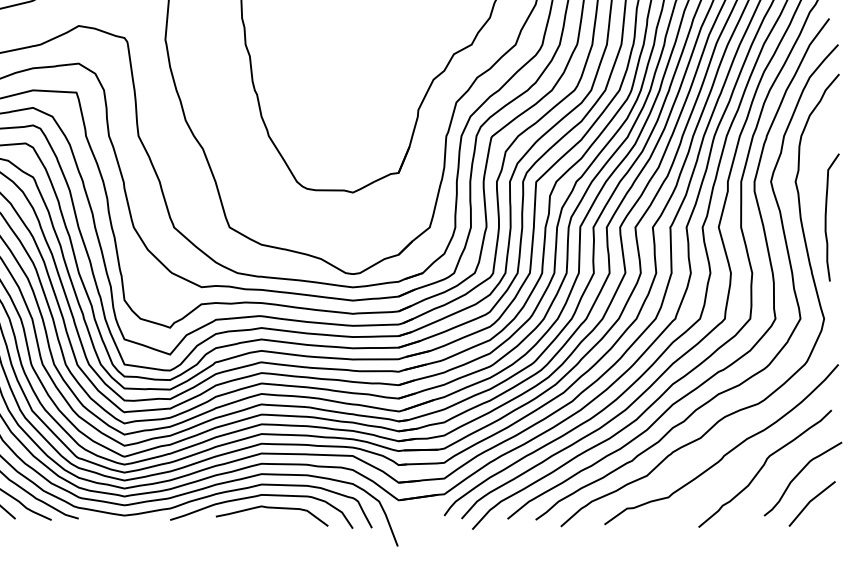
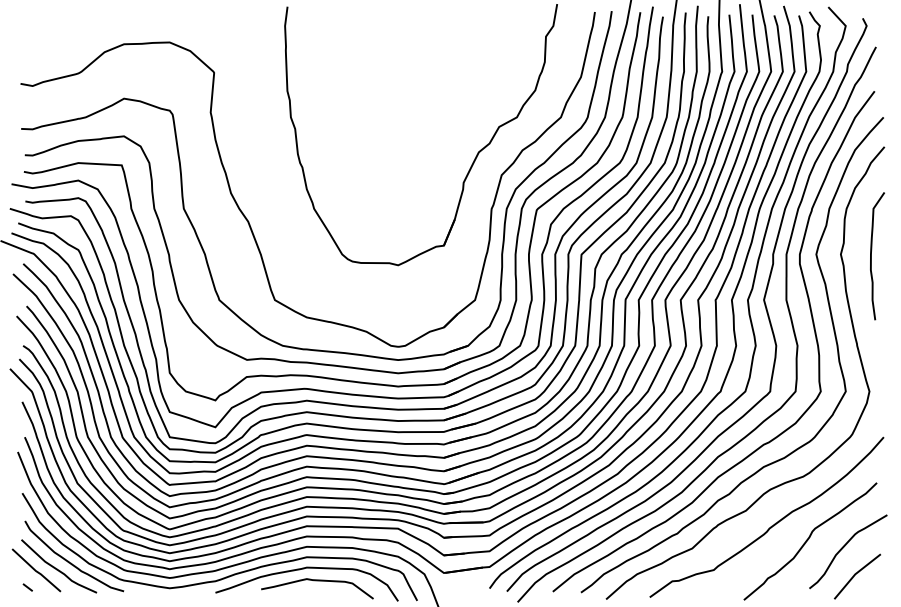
curve: (826, 217) -> (871, 256), moved

